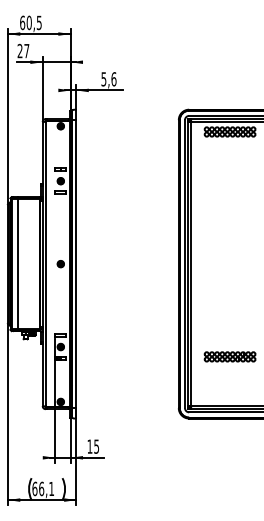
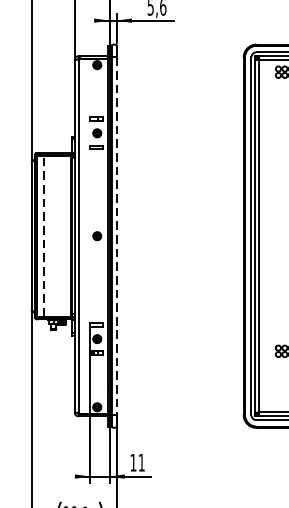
line: (17, 264) -> (43, 236), solid -> dashed
line: (76, 264) -> (116, 236), solid -> dashed
text: (96, 446) -> (141, 462), 15 -> 11

